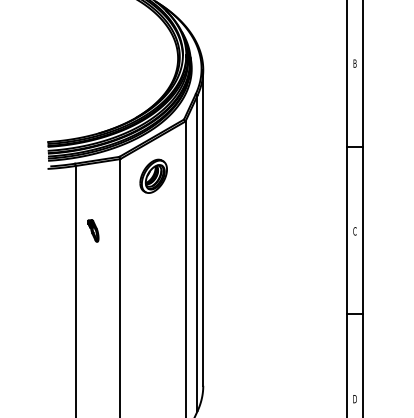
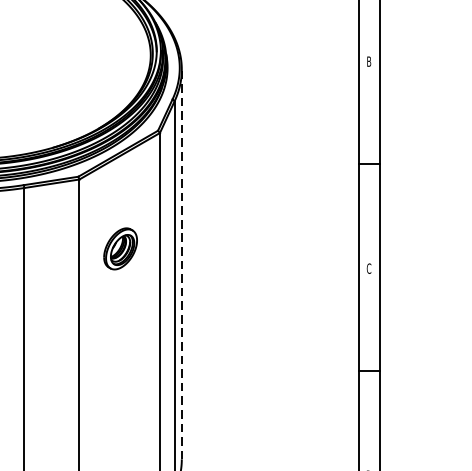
part: (153, 175) -> (120, 247), moved
line: (203, 227) -> (182, 263), solid -> dashed
part: (93, 230) -> (46, 267), removed

